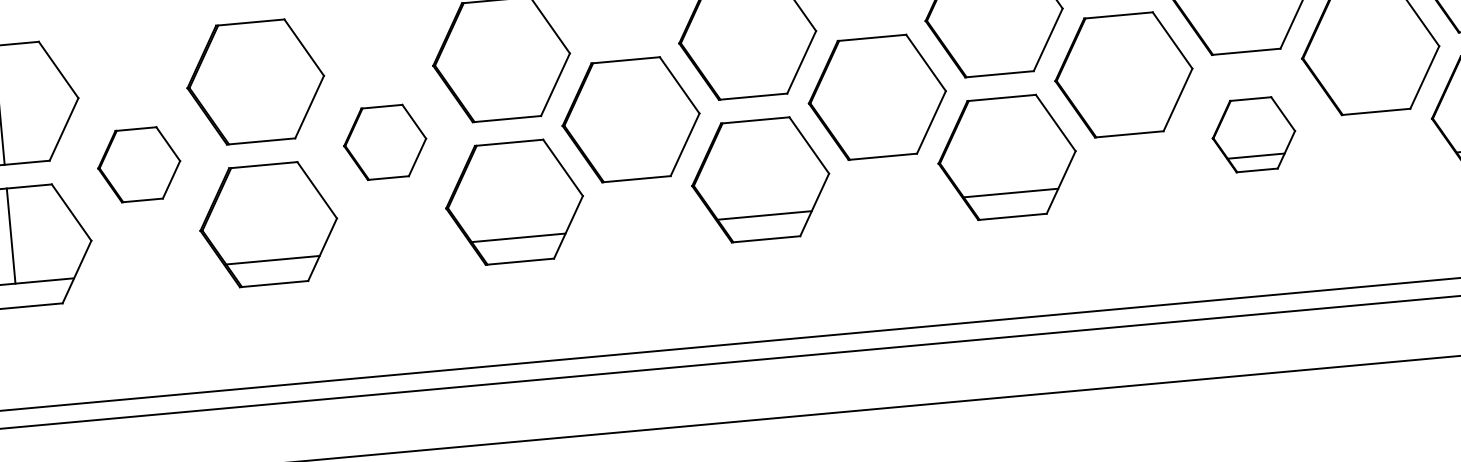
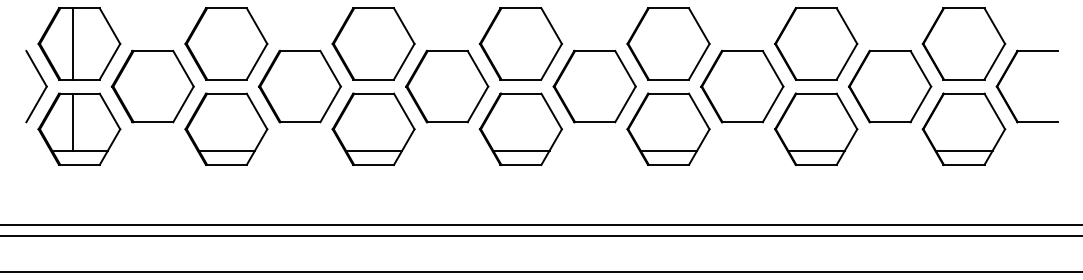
part: (1254, 133) -> (816, 128), size x1.67
part: (384, 142) -> (299, 86), size x1.67
part: (138, 164) -> (152, 86), size x1.67

